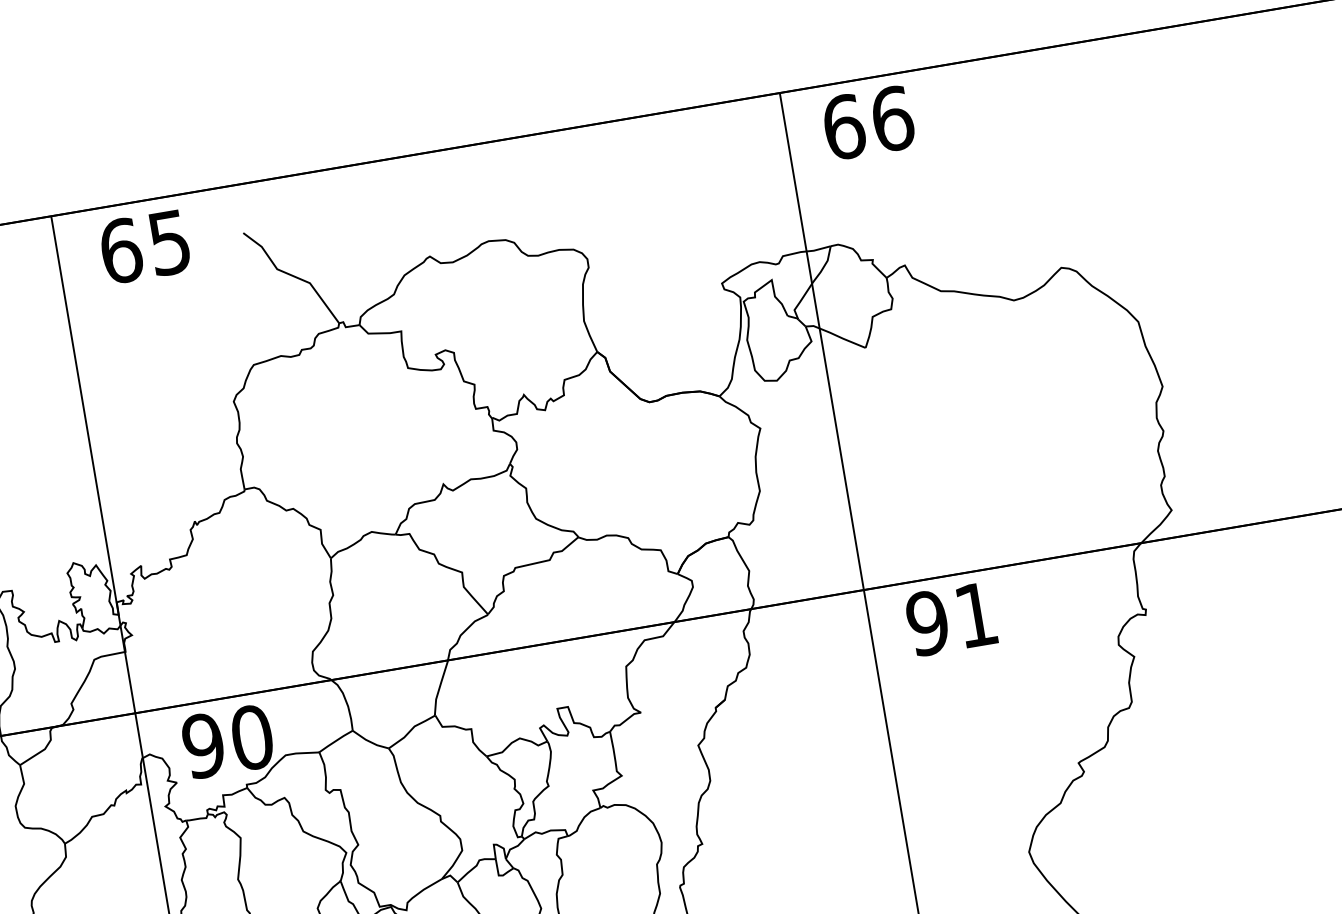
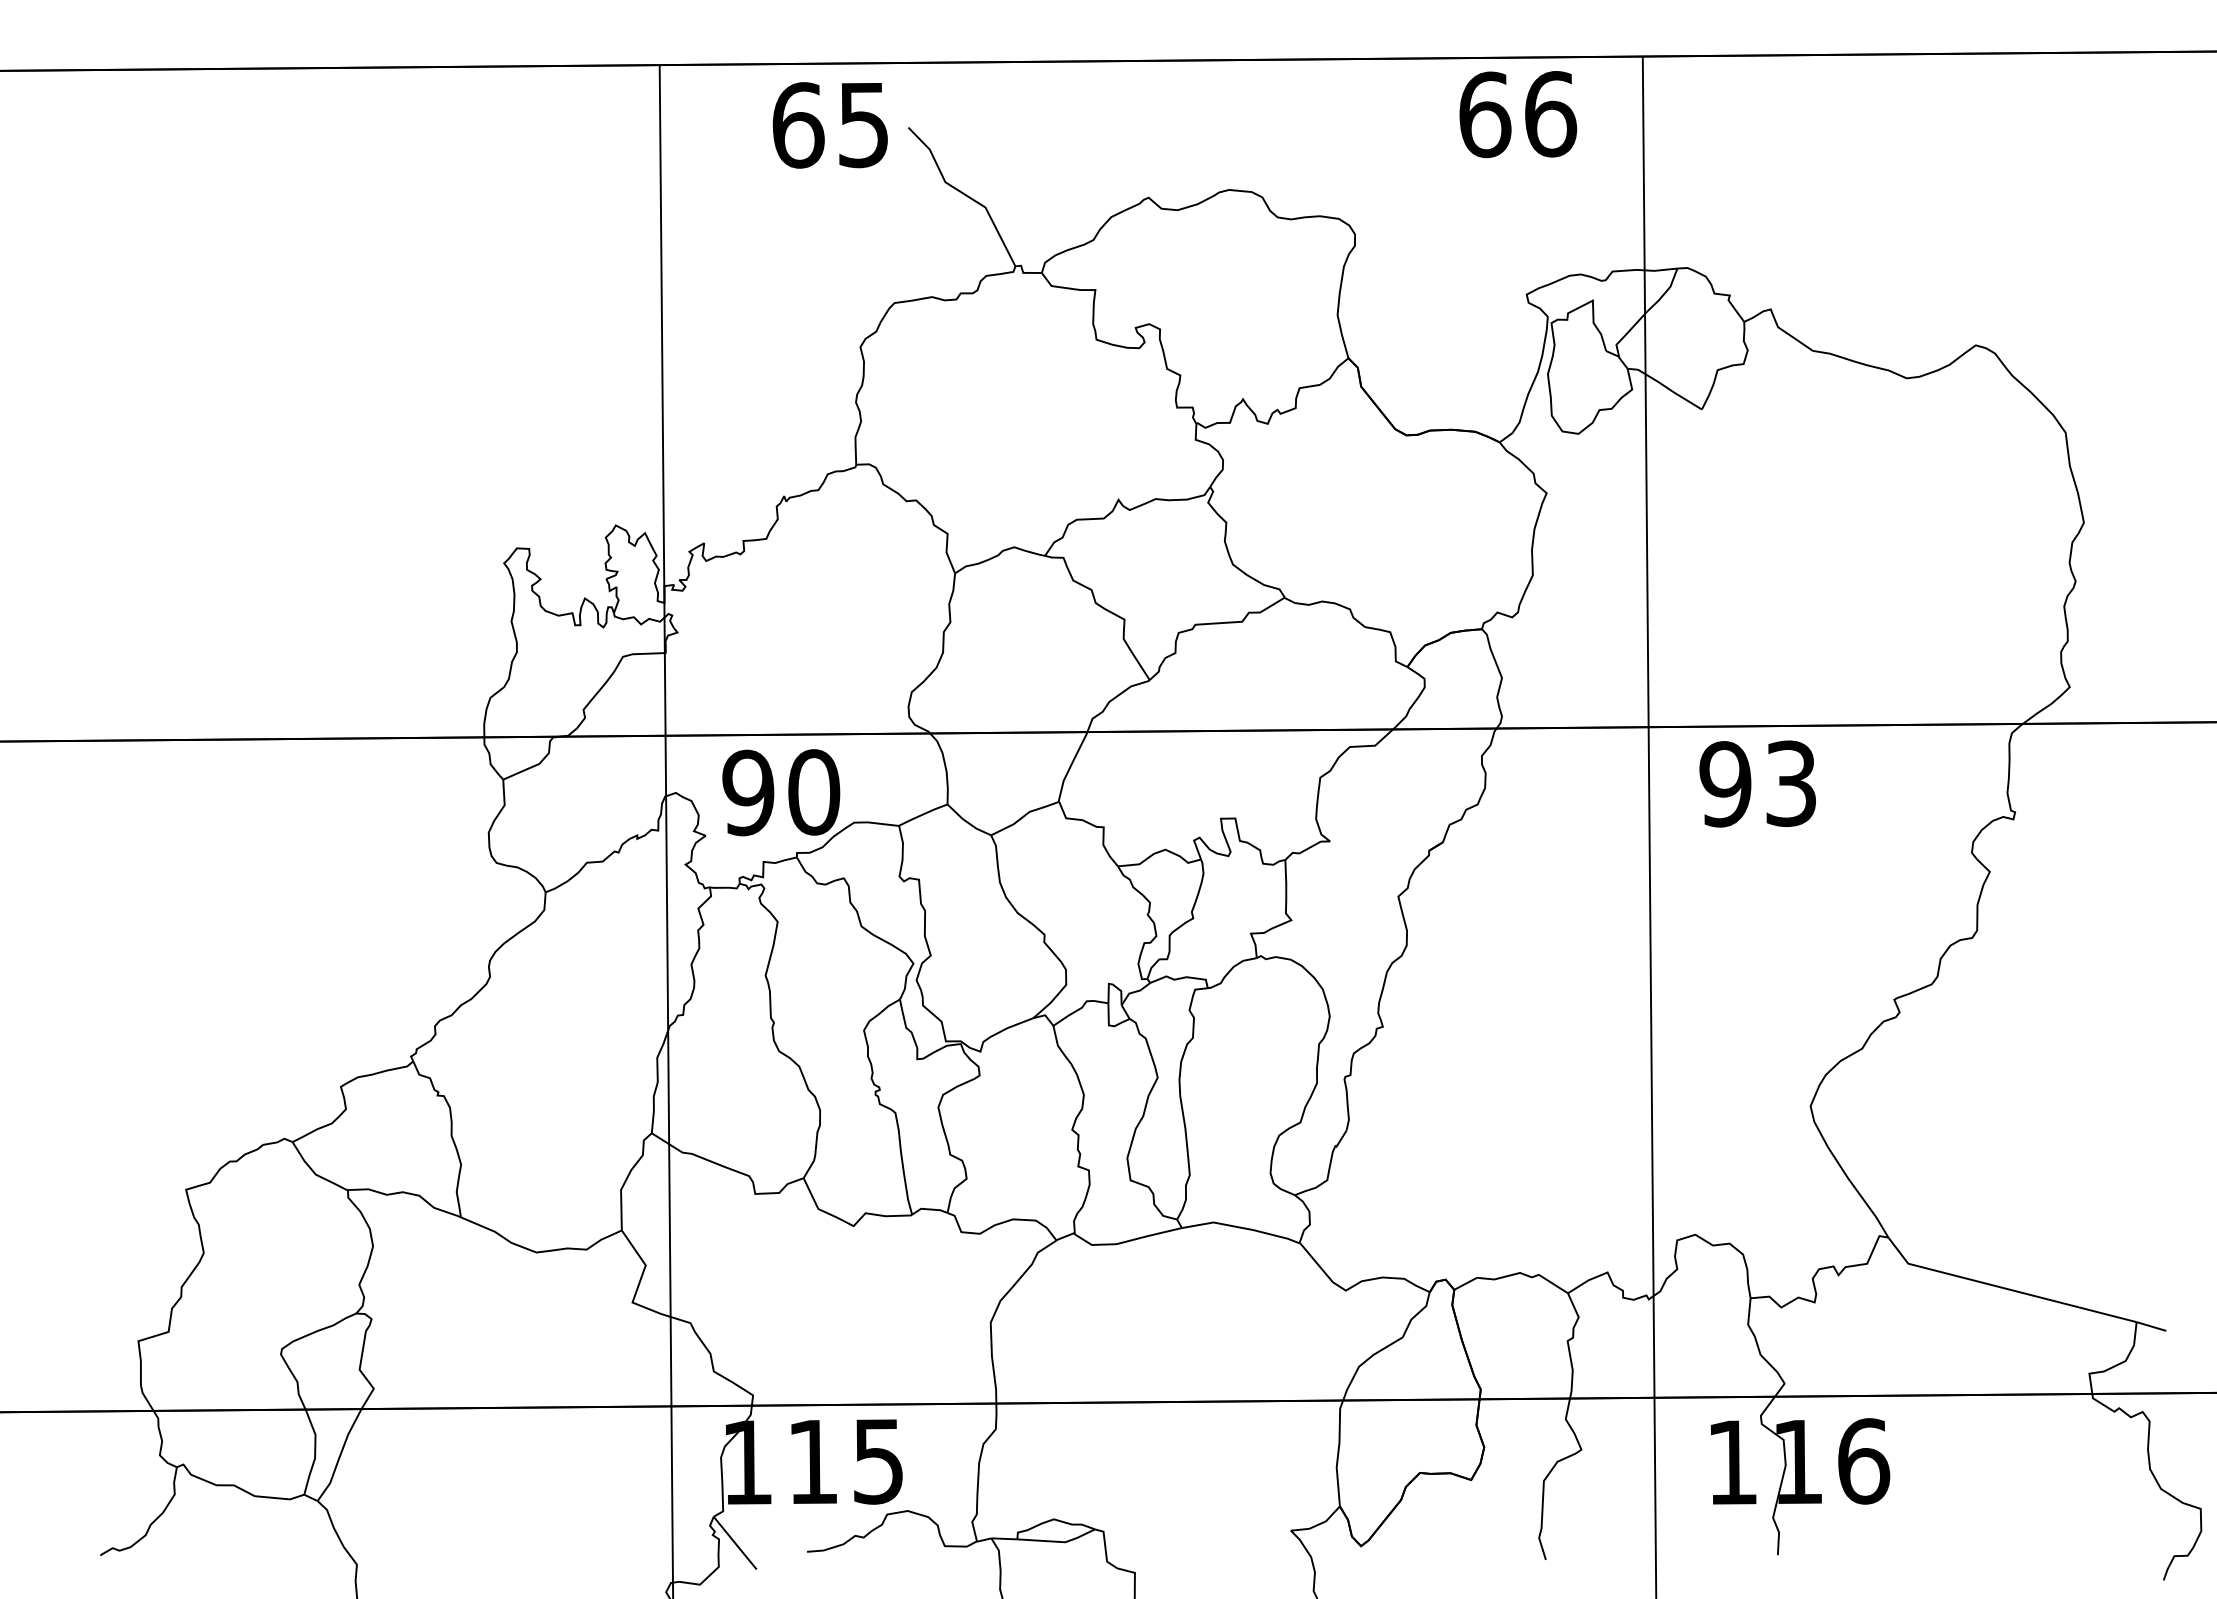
text: (868, 122) -> (1518, 114), moved
text: (144, 247) -> (829, 125), moved
text: (975, 614) -> (1790, 783), 91 -> 93

